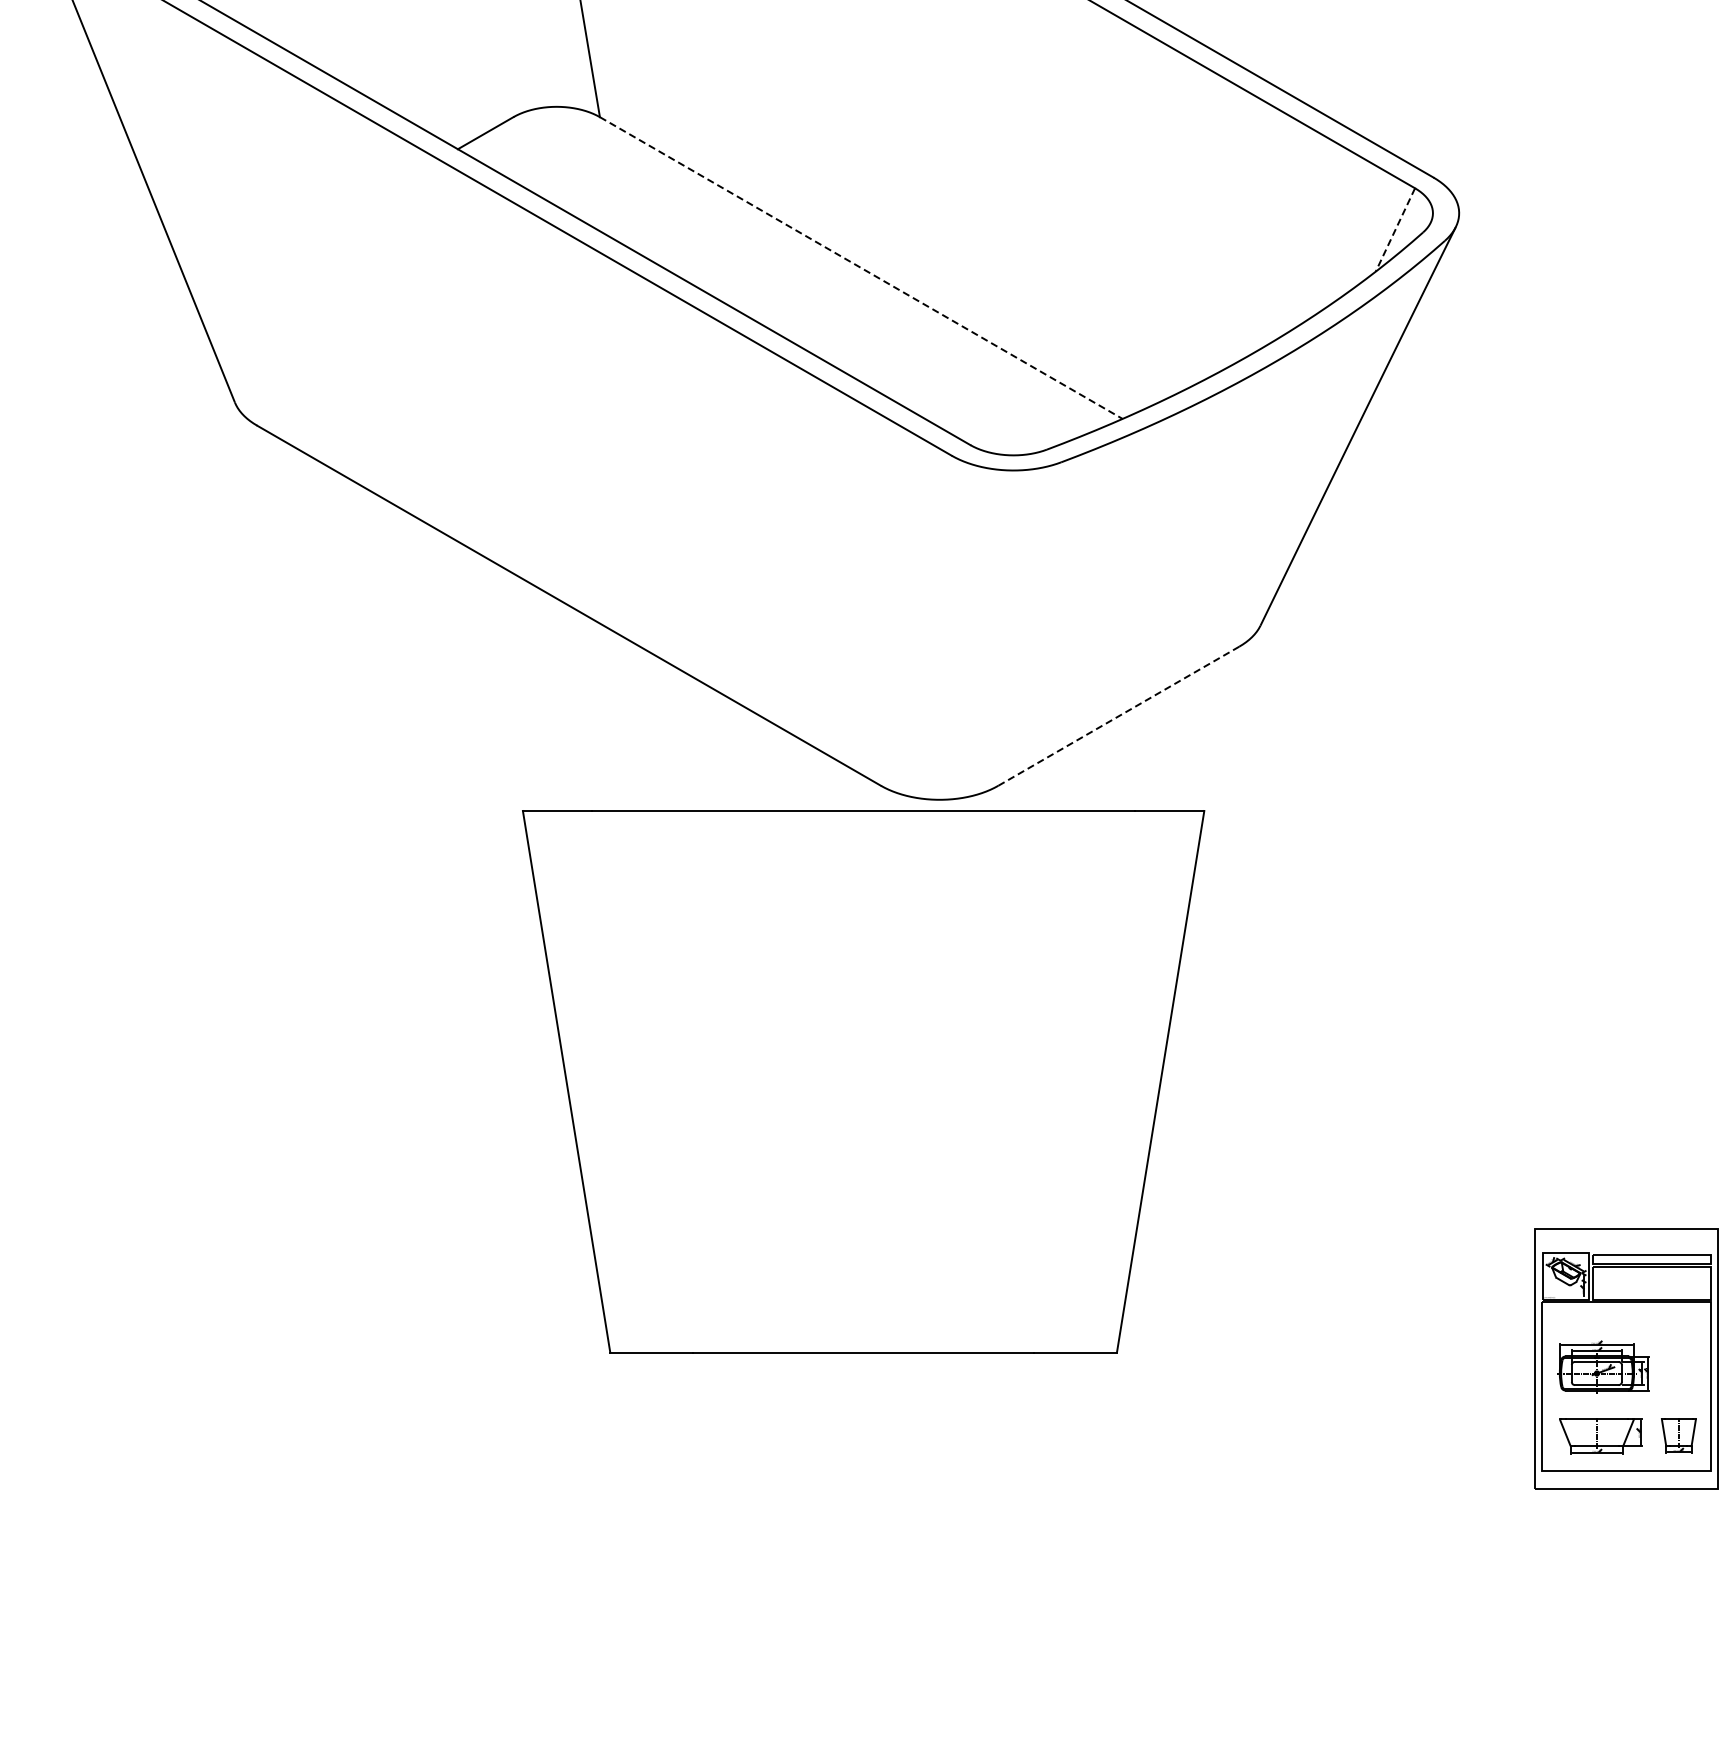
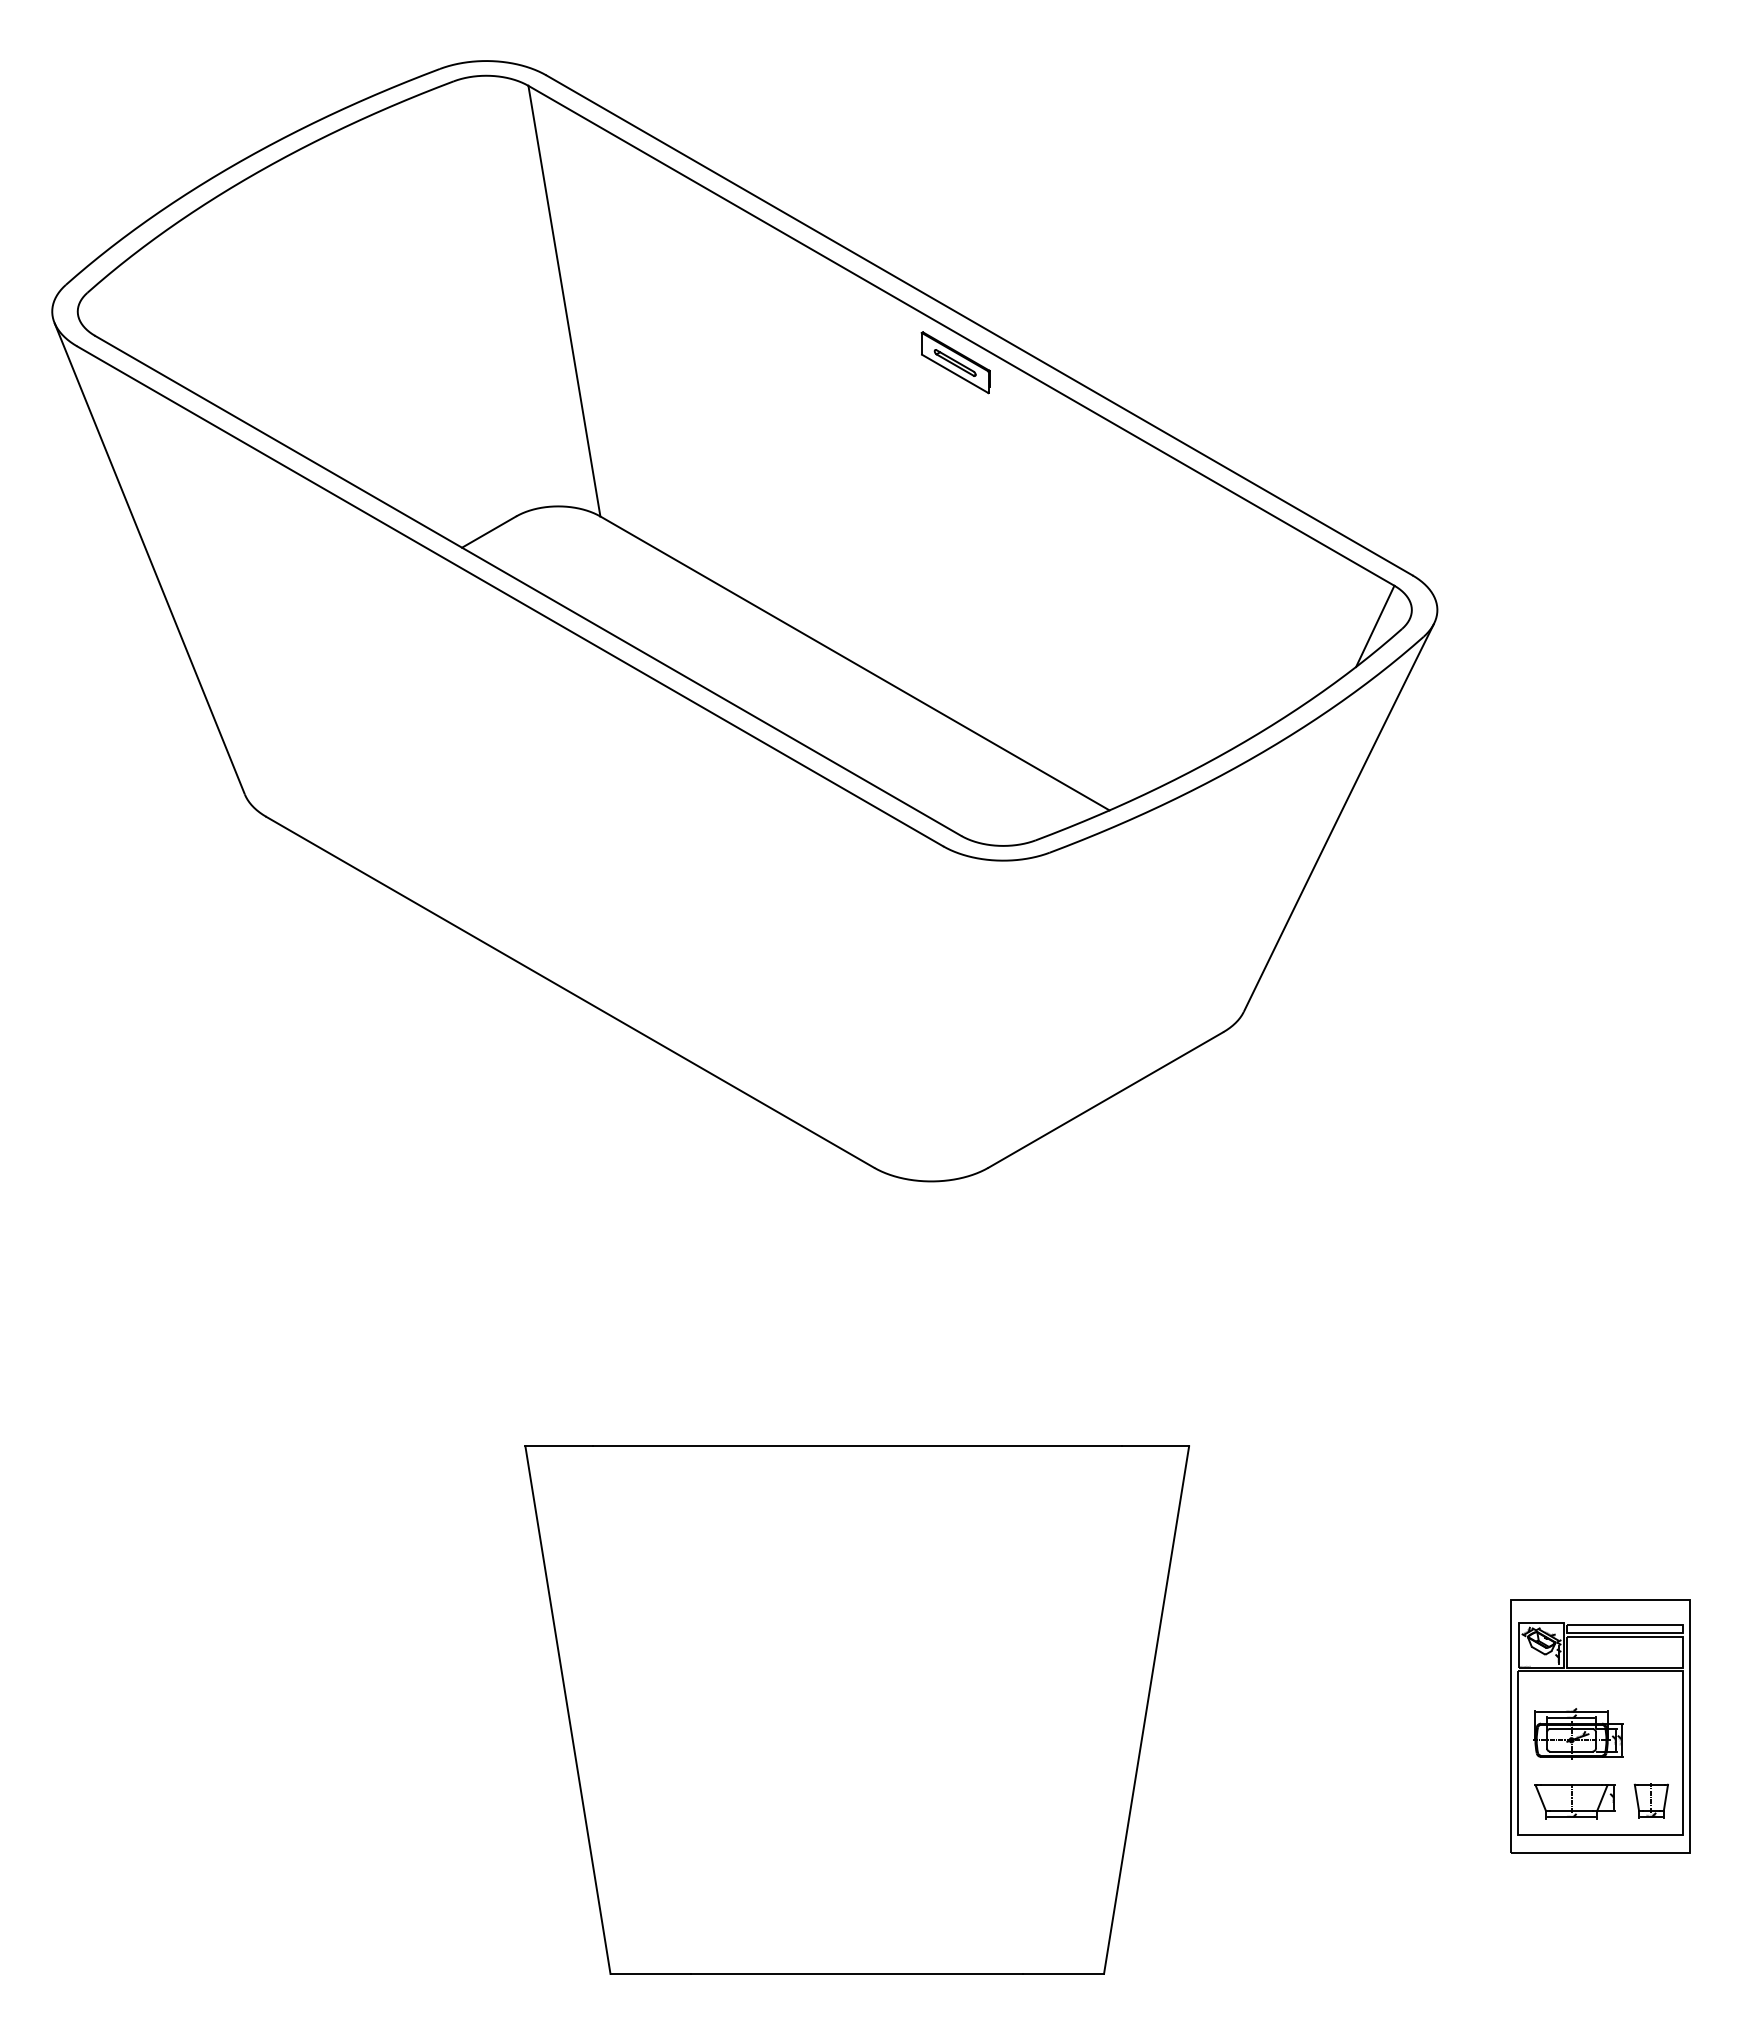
line: (1395, 230) -> (1375, 626), dashed -> solid
line: (861, 268) -> (855, 663), dashed -> solid
line: (1119, 715) -> (1106, 1099), dashed -> solid
part: (862, 1081) -> (856, 1709), moved

